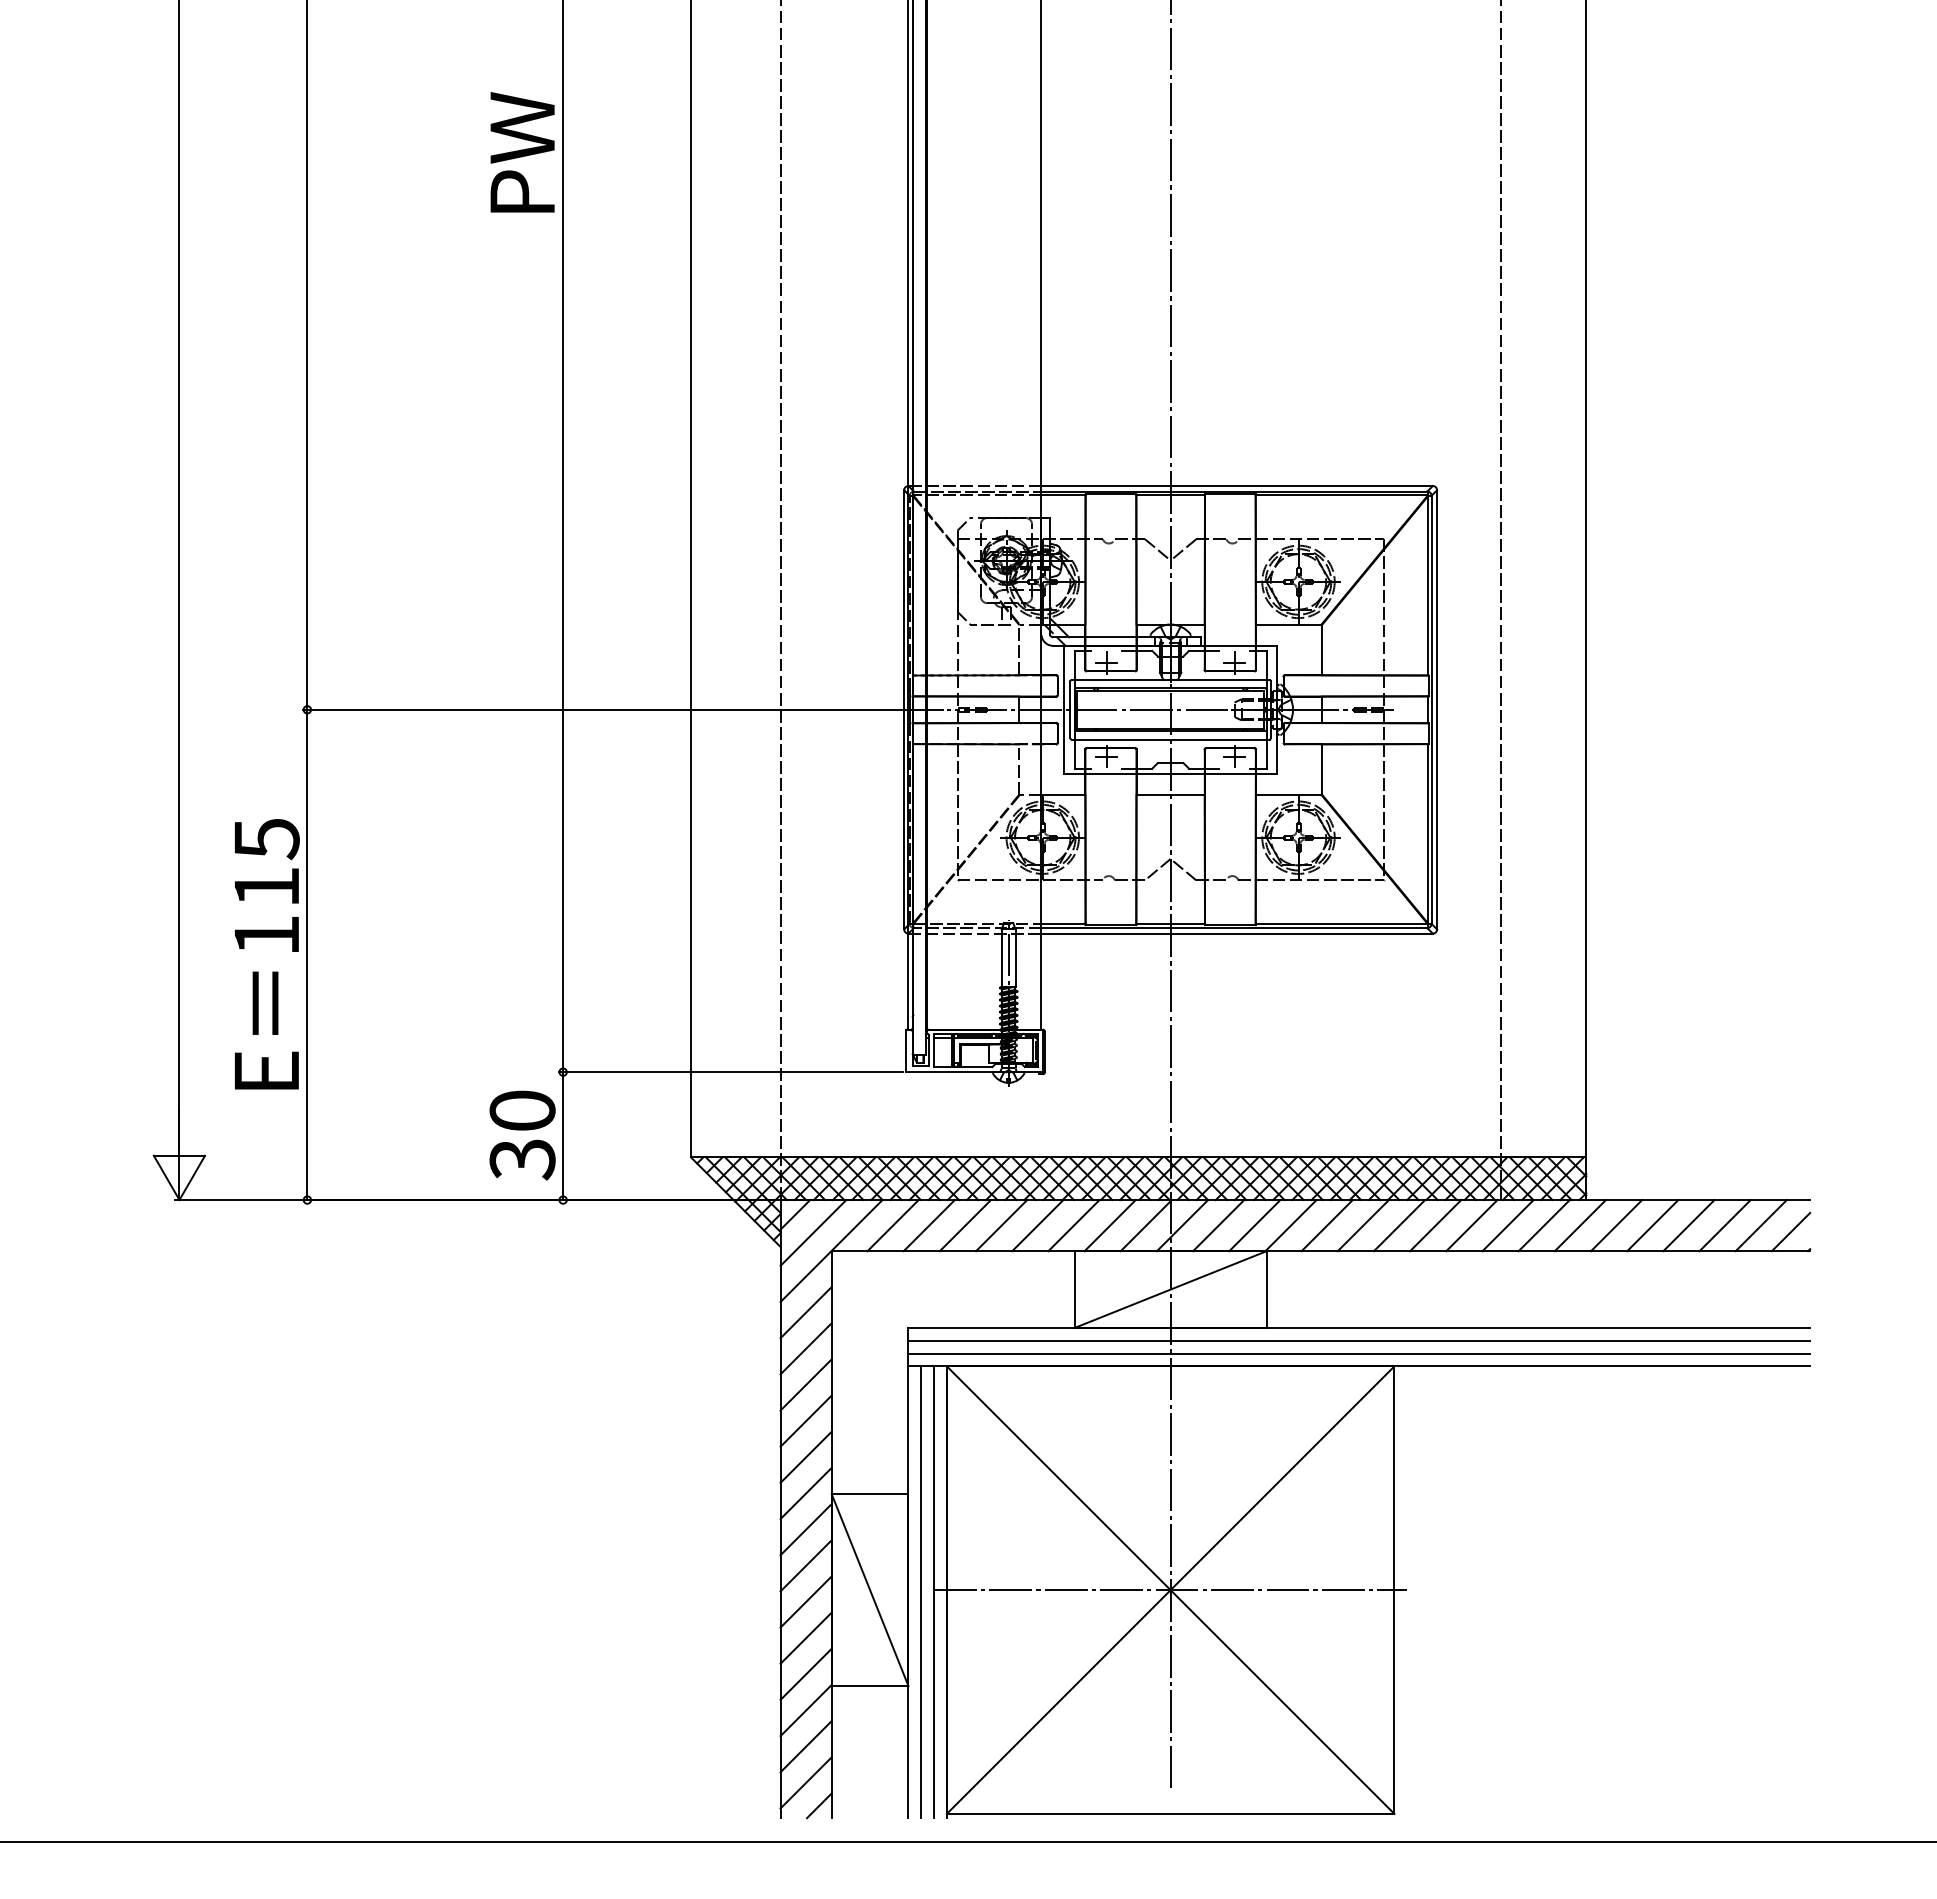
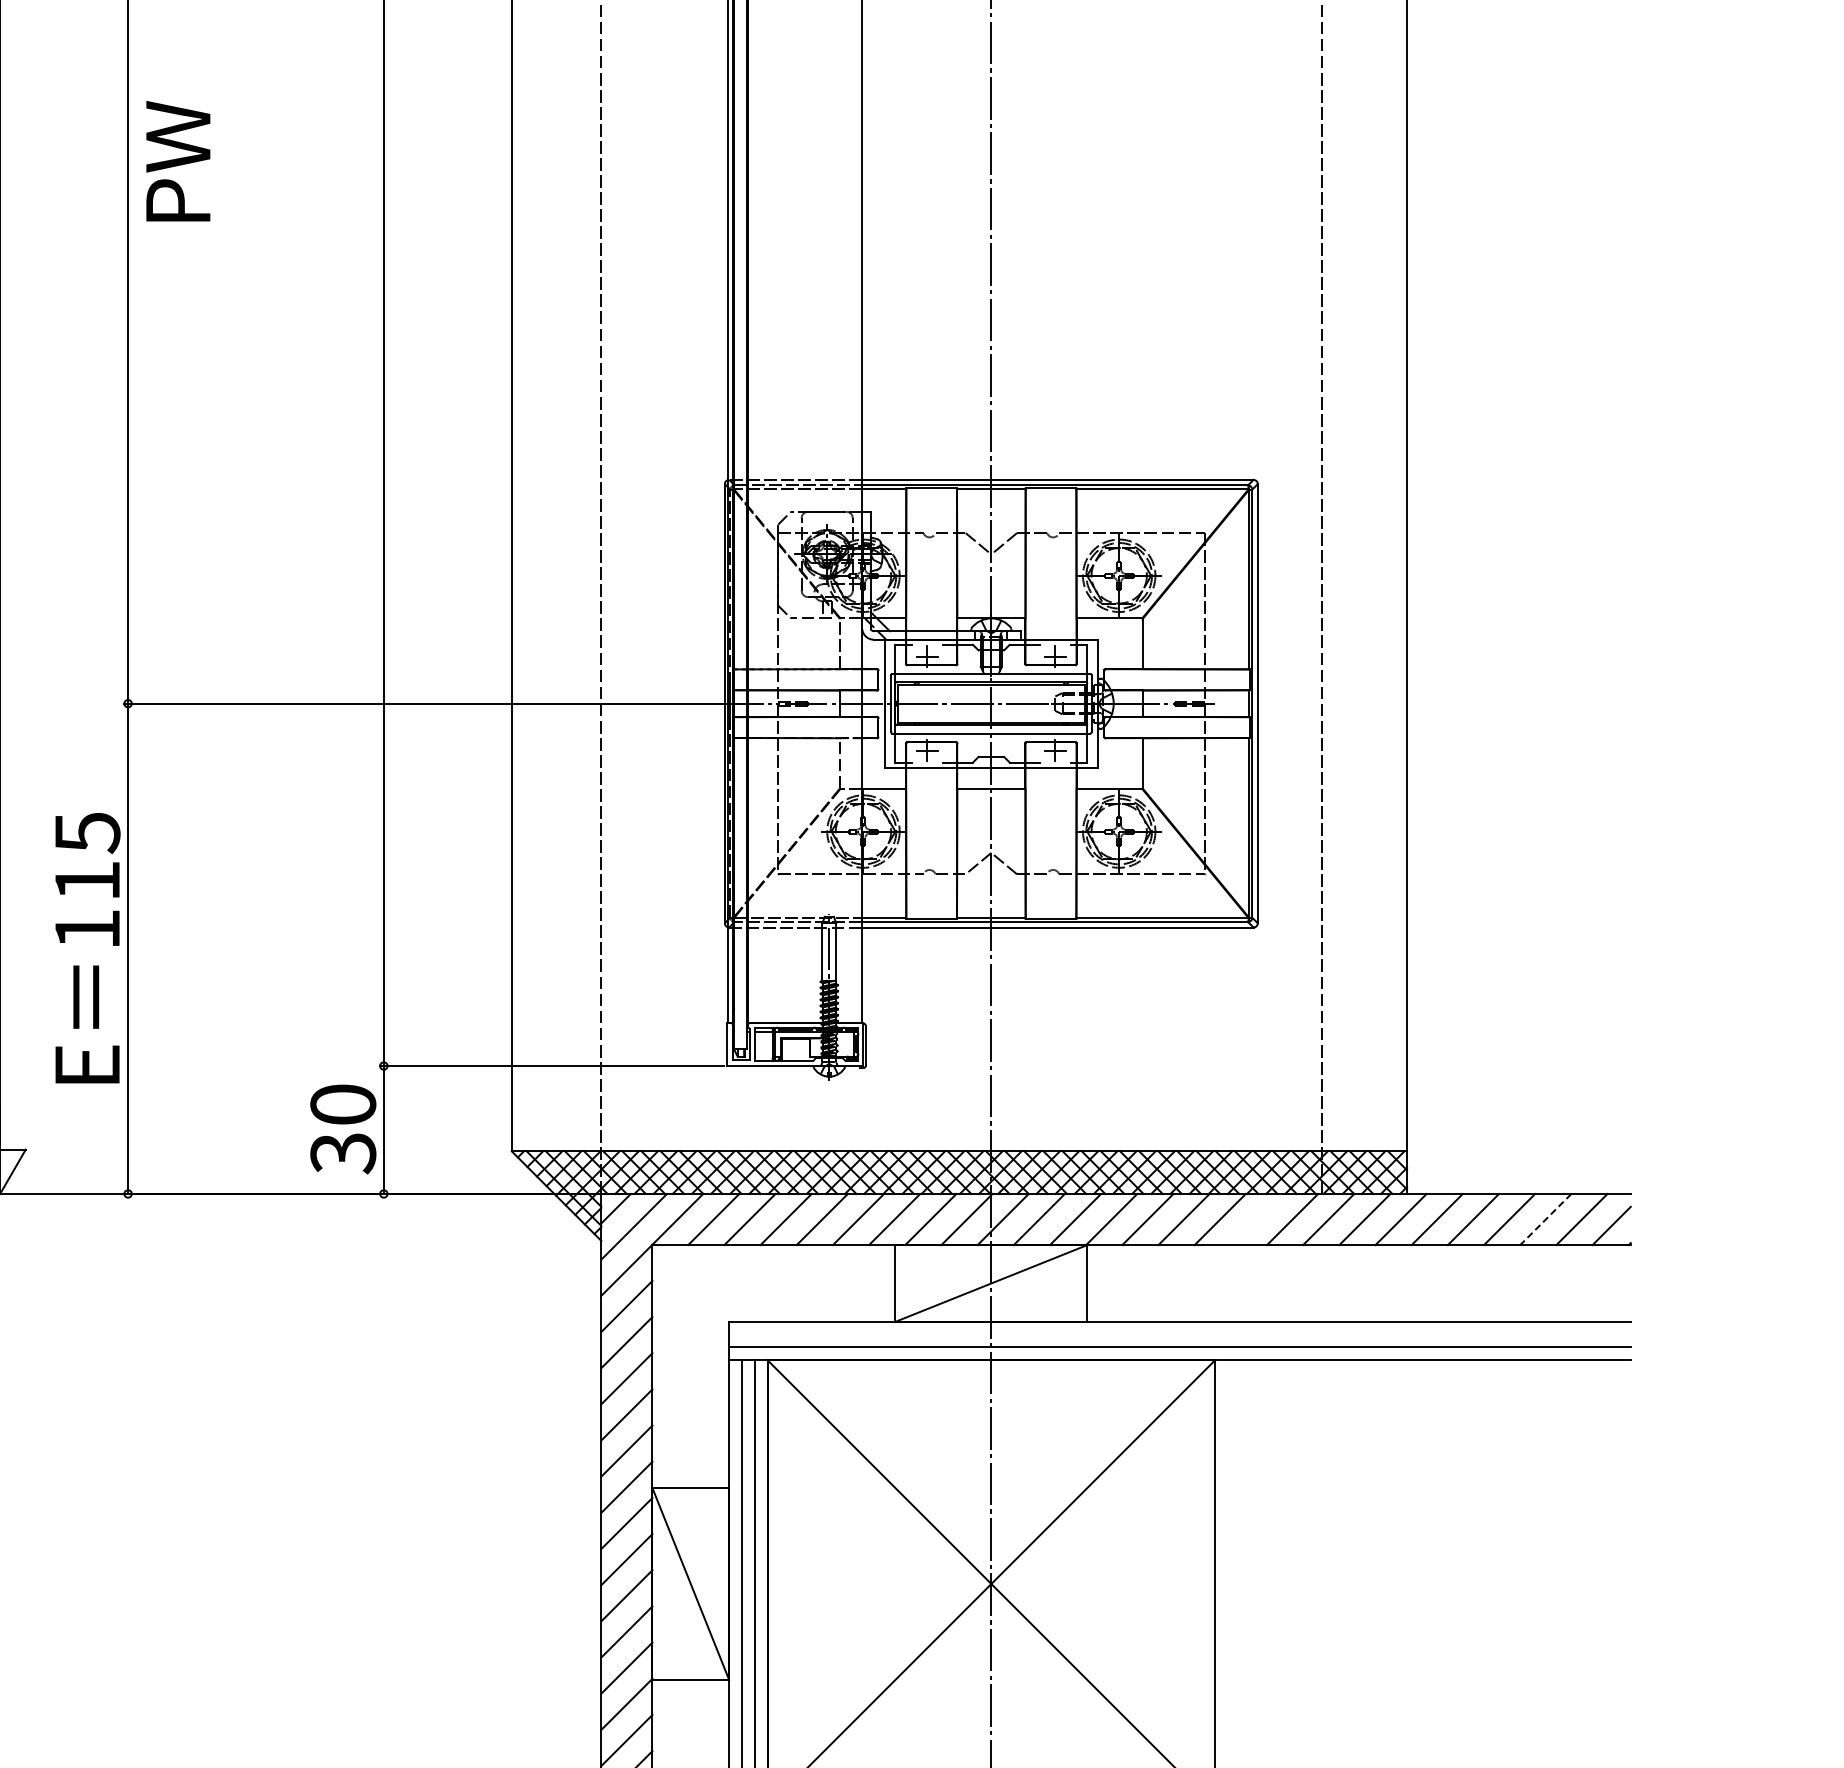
text: (522, 152) -> (178, 161), moved
line: (1435, 1225) -> (1256, 1219), removed
line: (1724, 1225) -> (1545, 1219), solid -> dashed
line: (1359, 1340) -> (1180, 1334), removed
line: (1170, 1590) -> (991, 1584), removed

